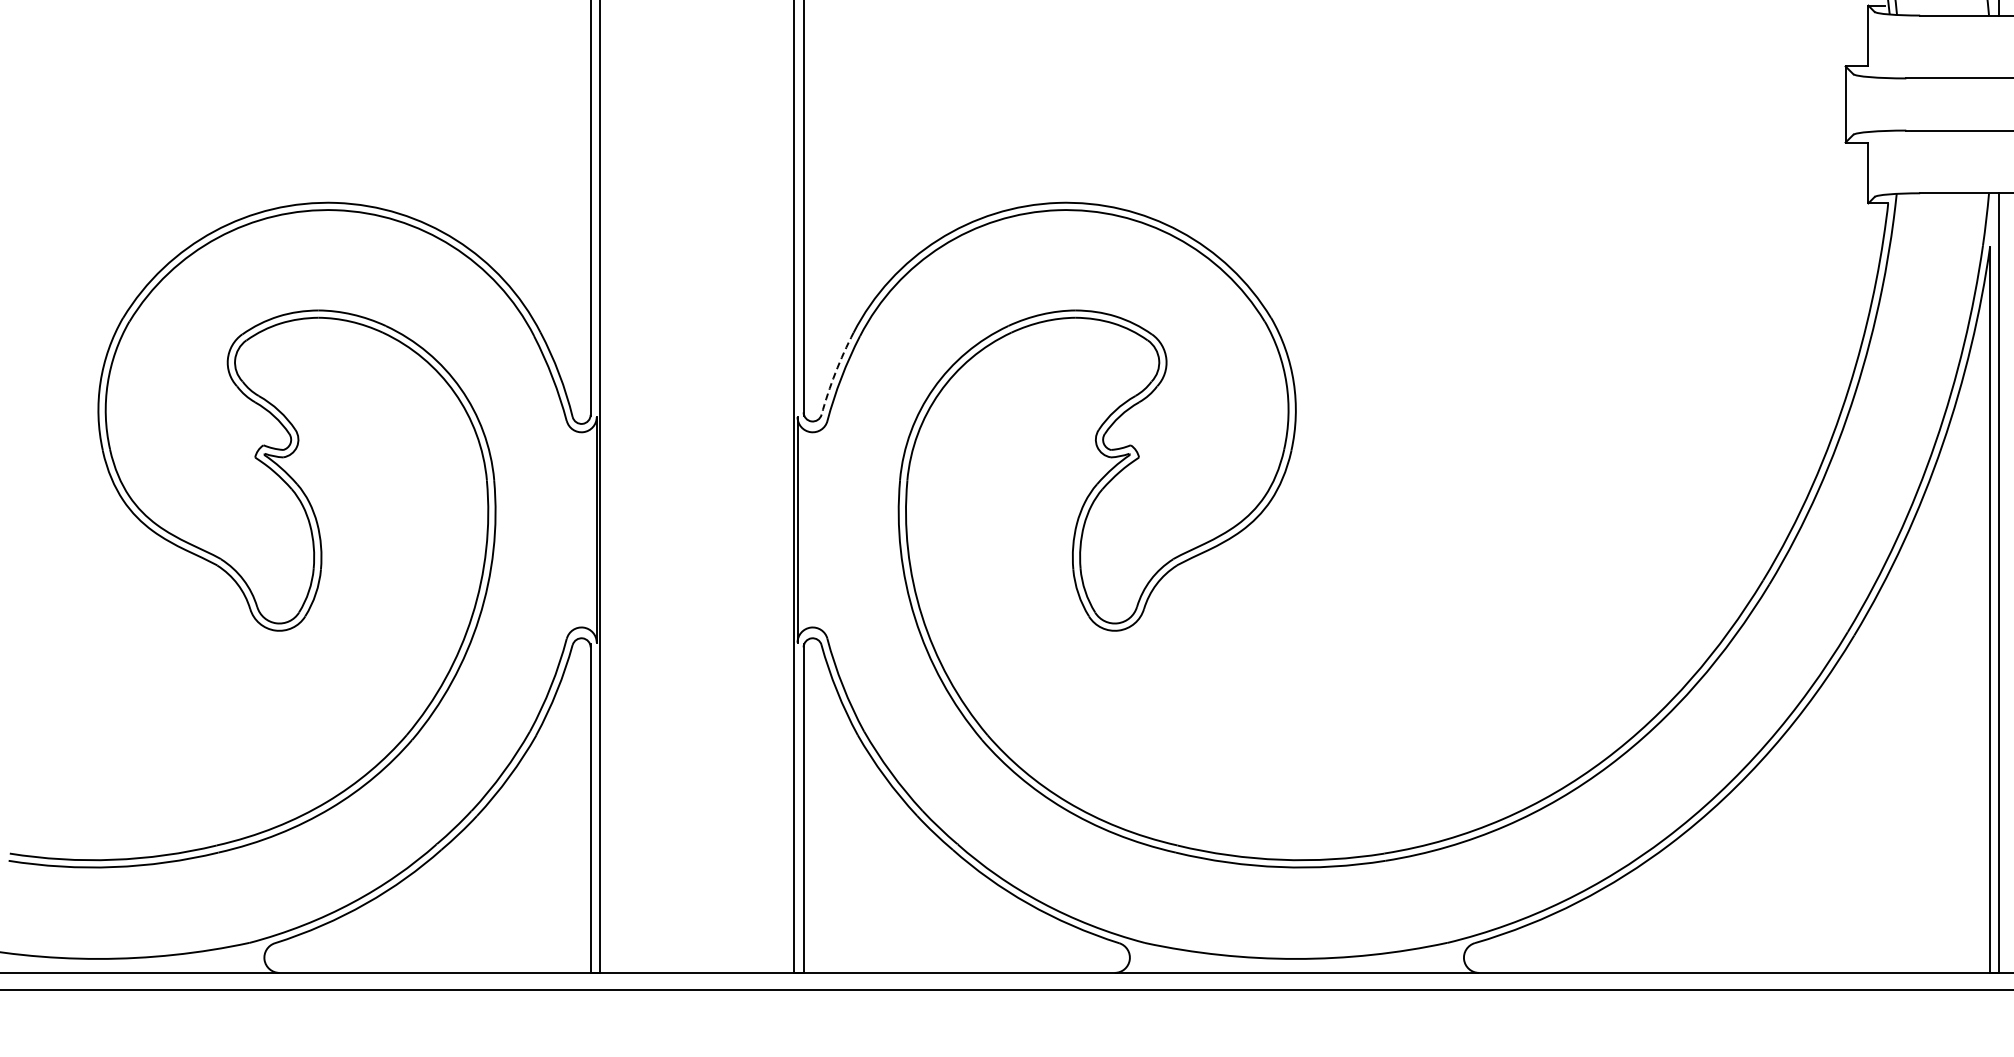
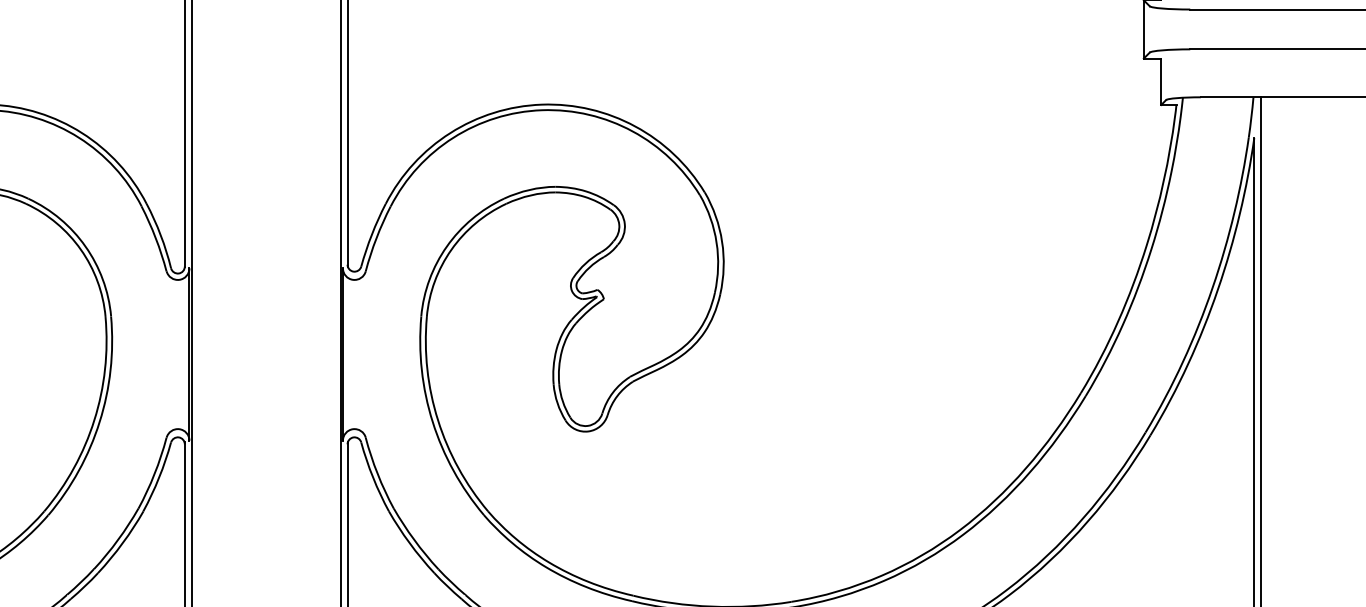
arc: (835, 373) -> (371, 235), dashed -> solid

